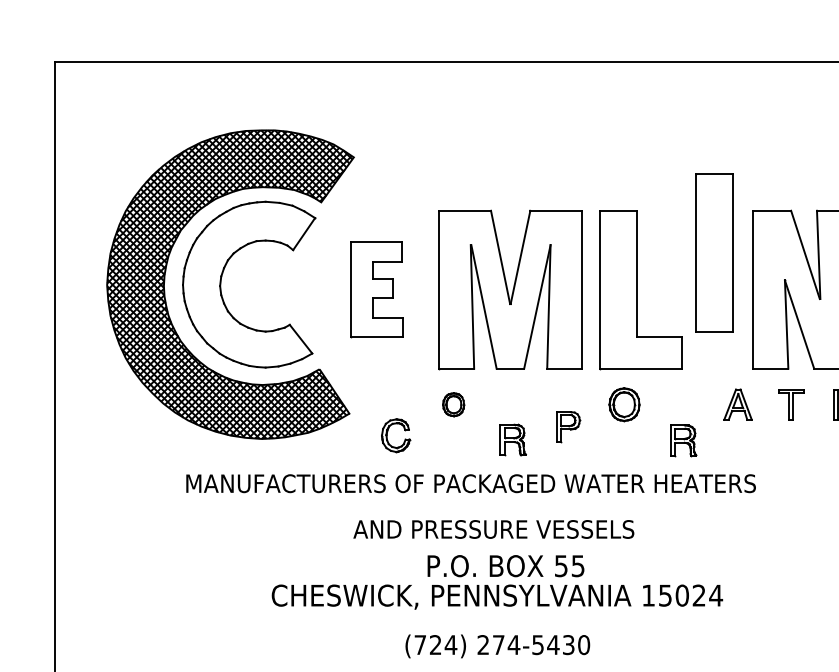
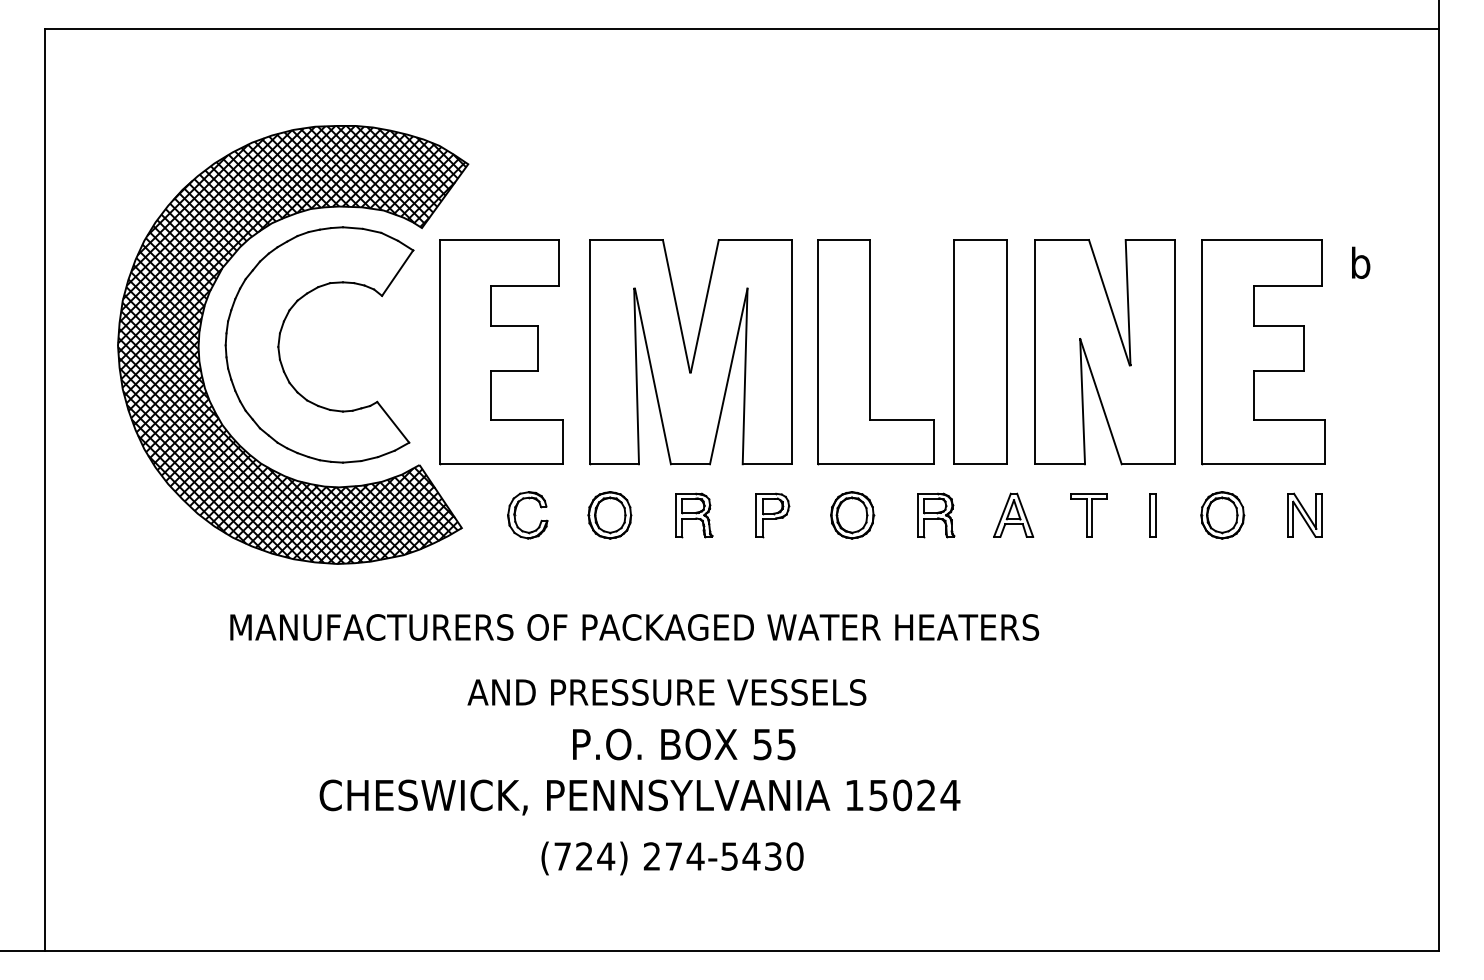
part: (714, 252) -> (980, 351), moved
part: (377, 290) -> (501, 352), size x1.67
part: (453, 404) -> (609, 515), size x1.43
part: (568, 427) -> (772, 515), moved
part: (387, 435) -> (516, 515), moved
part: (513, 440) -> (694, 515), moved
part: (683, 440) -> (936, 515), moved
text: (497, 597) -> (639, 797), moved

